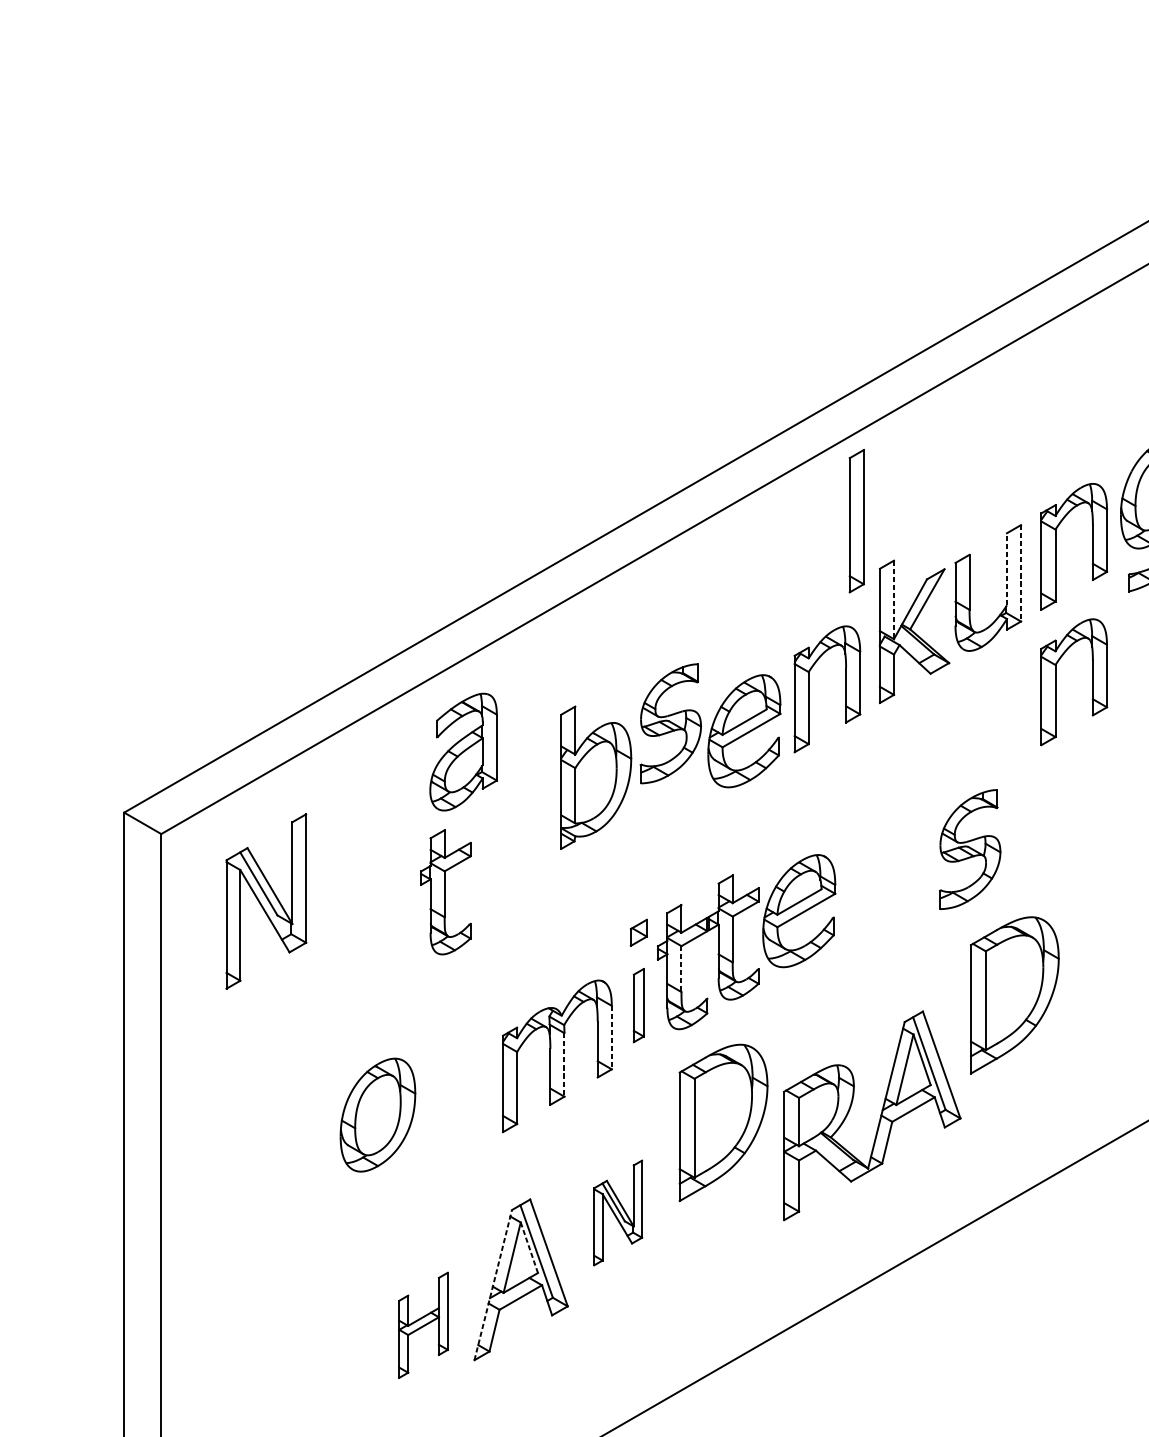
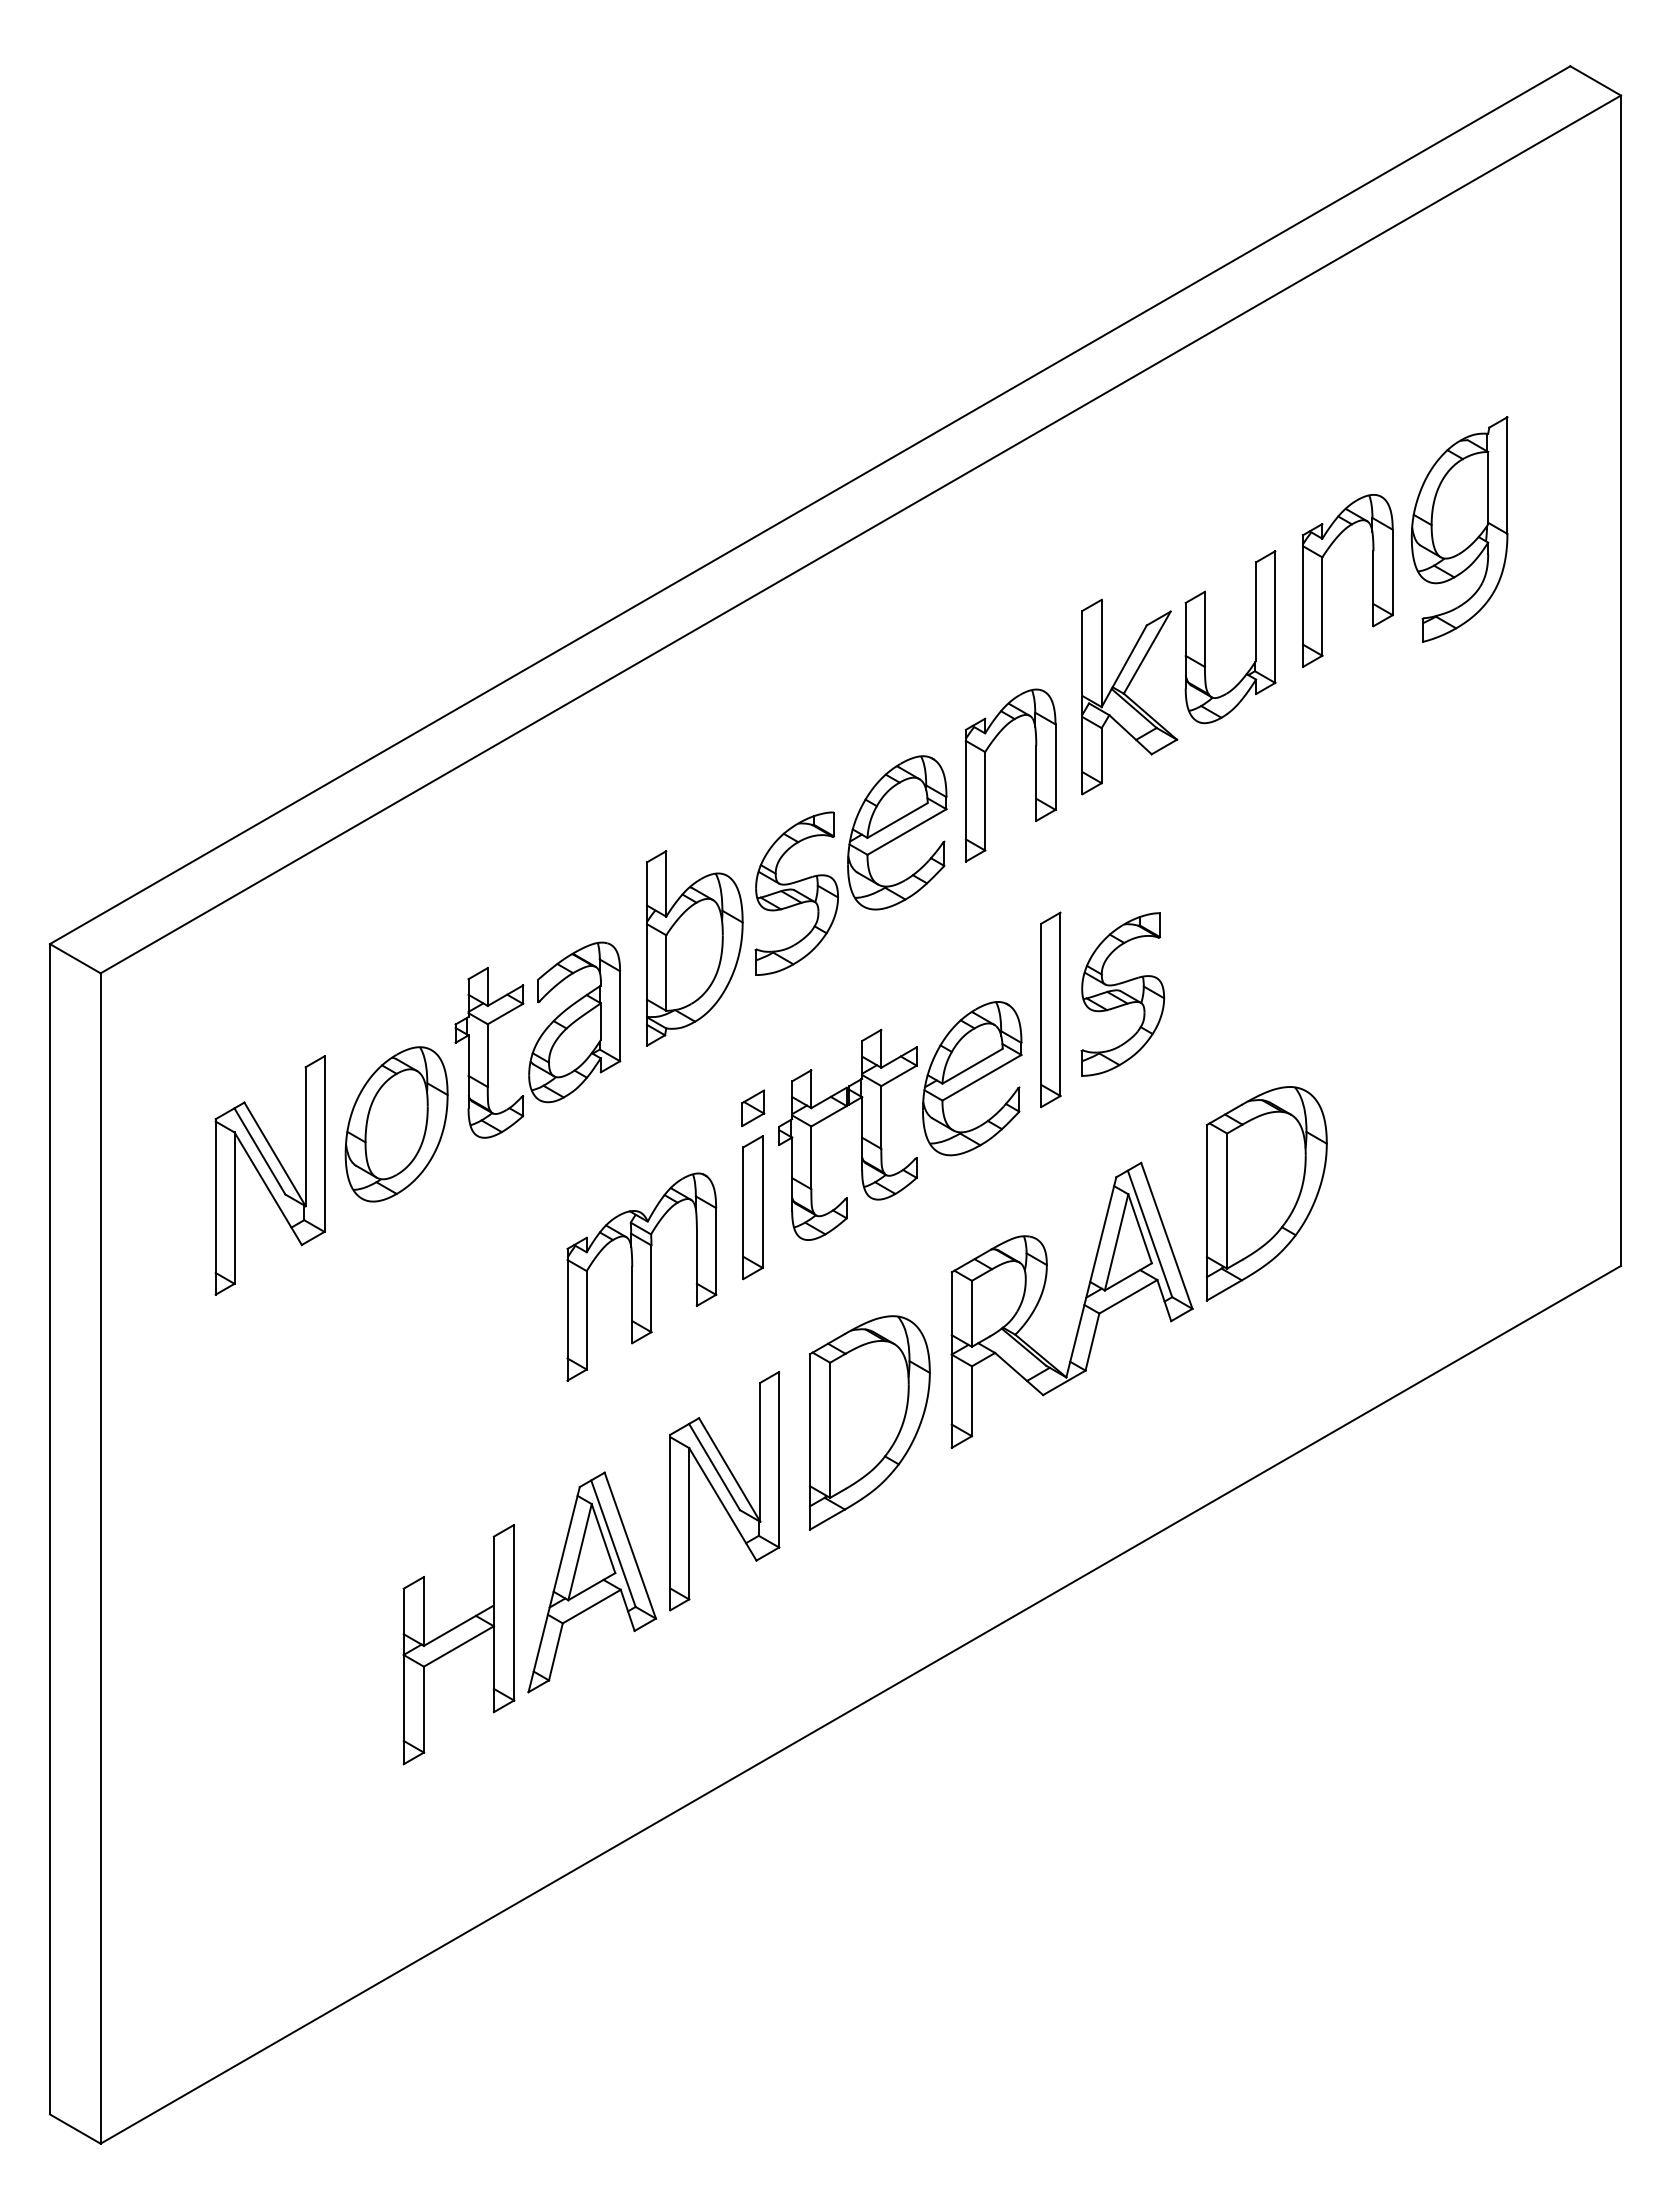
part: (856, 520) -> (1050, 1009), moved
line: (1007, 569) -> (1256, 611), dashed -> solid
line: (1021, 573) -> (1275, 617), dashed -> solid
line: (893, 599) -> (1101, 653), dashed -> solid
part: (1055, 681) -> (1322, 765), removed
part: (670, 723) -> (796, 893), moved
part: (463, 752) -> (574, 1022), moved
part: (595, 777) -> (694, 948), moved
part: (969, 849) -> (1122, 994), moved
part: (265, 901) -> (269, 1175), moved
line: (681, 969) -> (811, 1158), dashed -> solid
part: (638, 1005) -> (752, 1207), size x1.43
line: (612, 1037) -> (716, 1251), dashed -> solid
line: (564, 1065) -> (651, 1289), dashed -> solid
part: (377, 1115) -> (396, 1124), moved
part: (879, 1117) -> (1082, 1307), moved
part: (723, 1122) -> (869, 1422), moved
part: (617, 1212) -> (724, 1490), size x1.67
line: (529, 1247) -> (603, 1538), dashed -> solid
line: (493, 1285) -> (554, 1589), dashed -> solid
part: (423, 1325) -> (458, 1644), size x1.67

